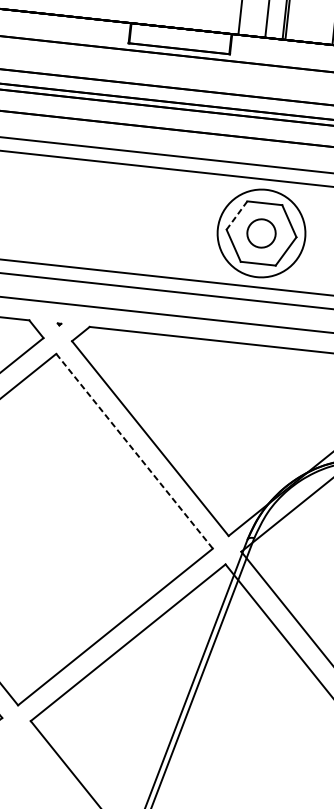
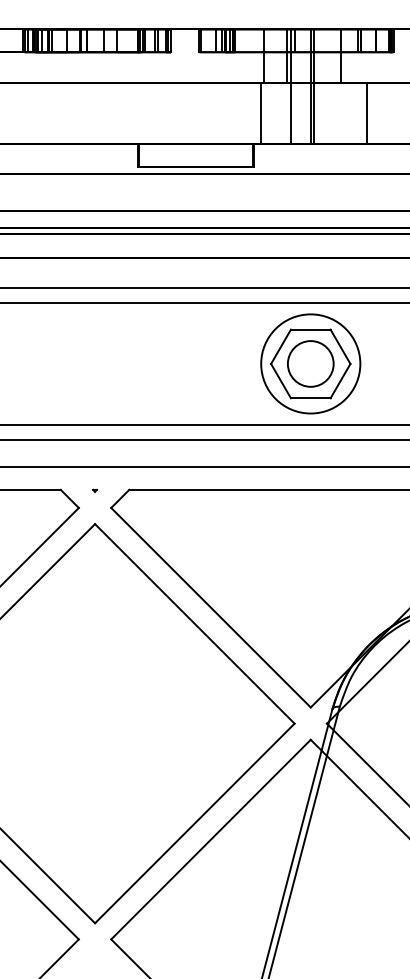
line: (237, 215) -> (281, 346), dashed -> solid
circle: (261, 233) -> (310, 363), size x1.43
line: (135, 451) -> (195, 624), dashed -> solid

